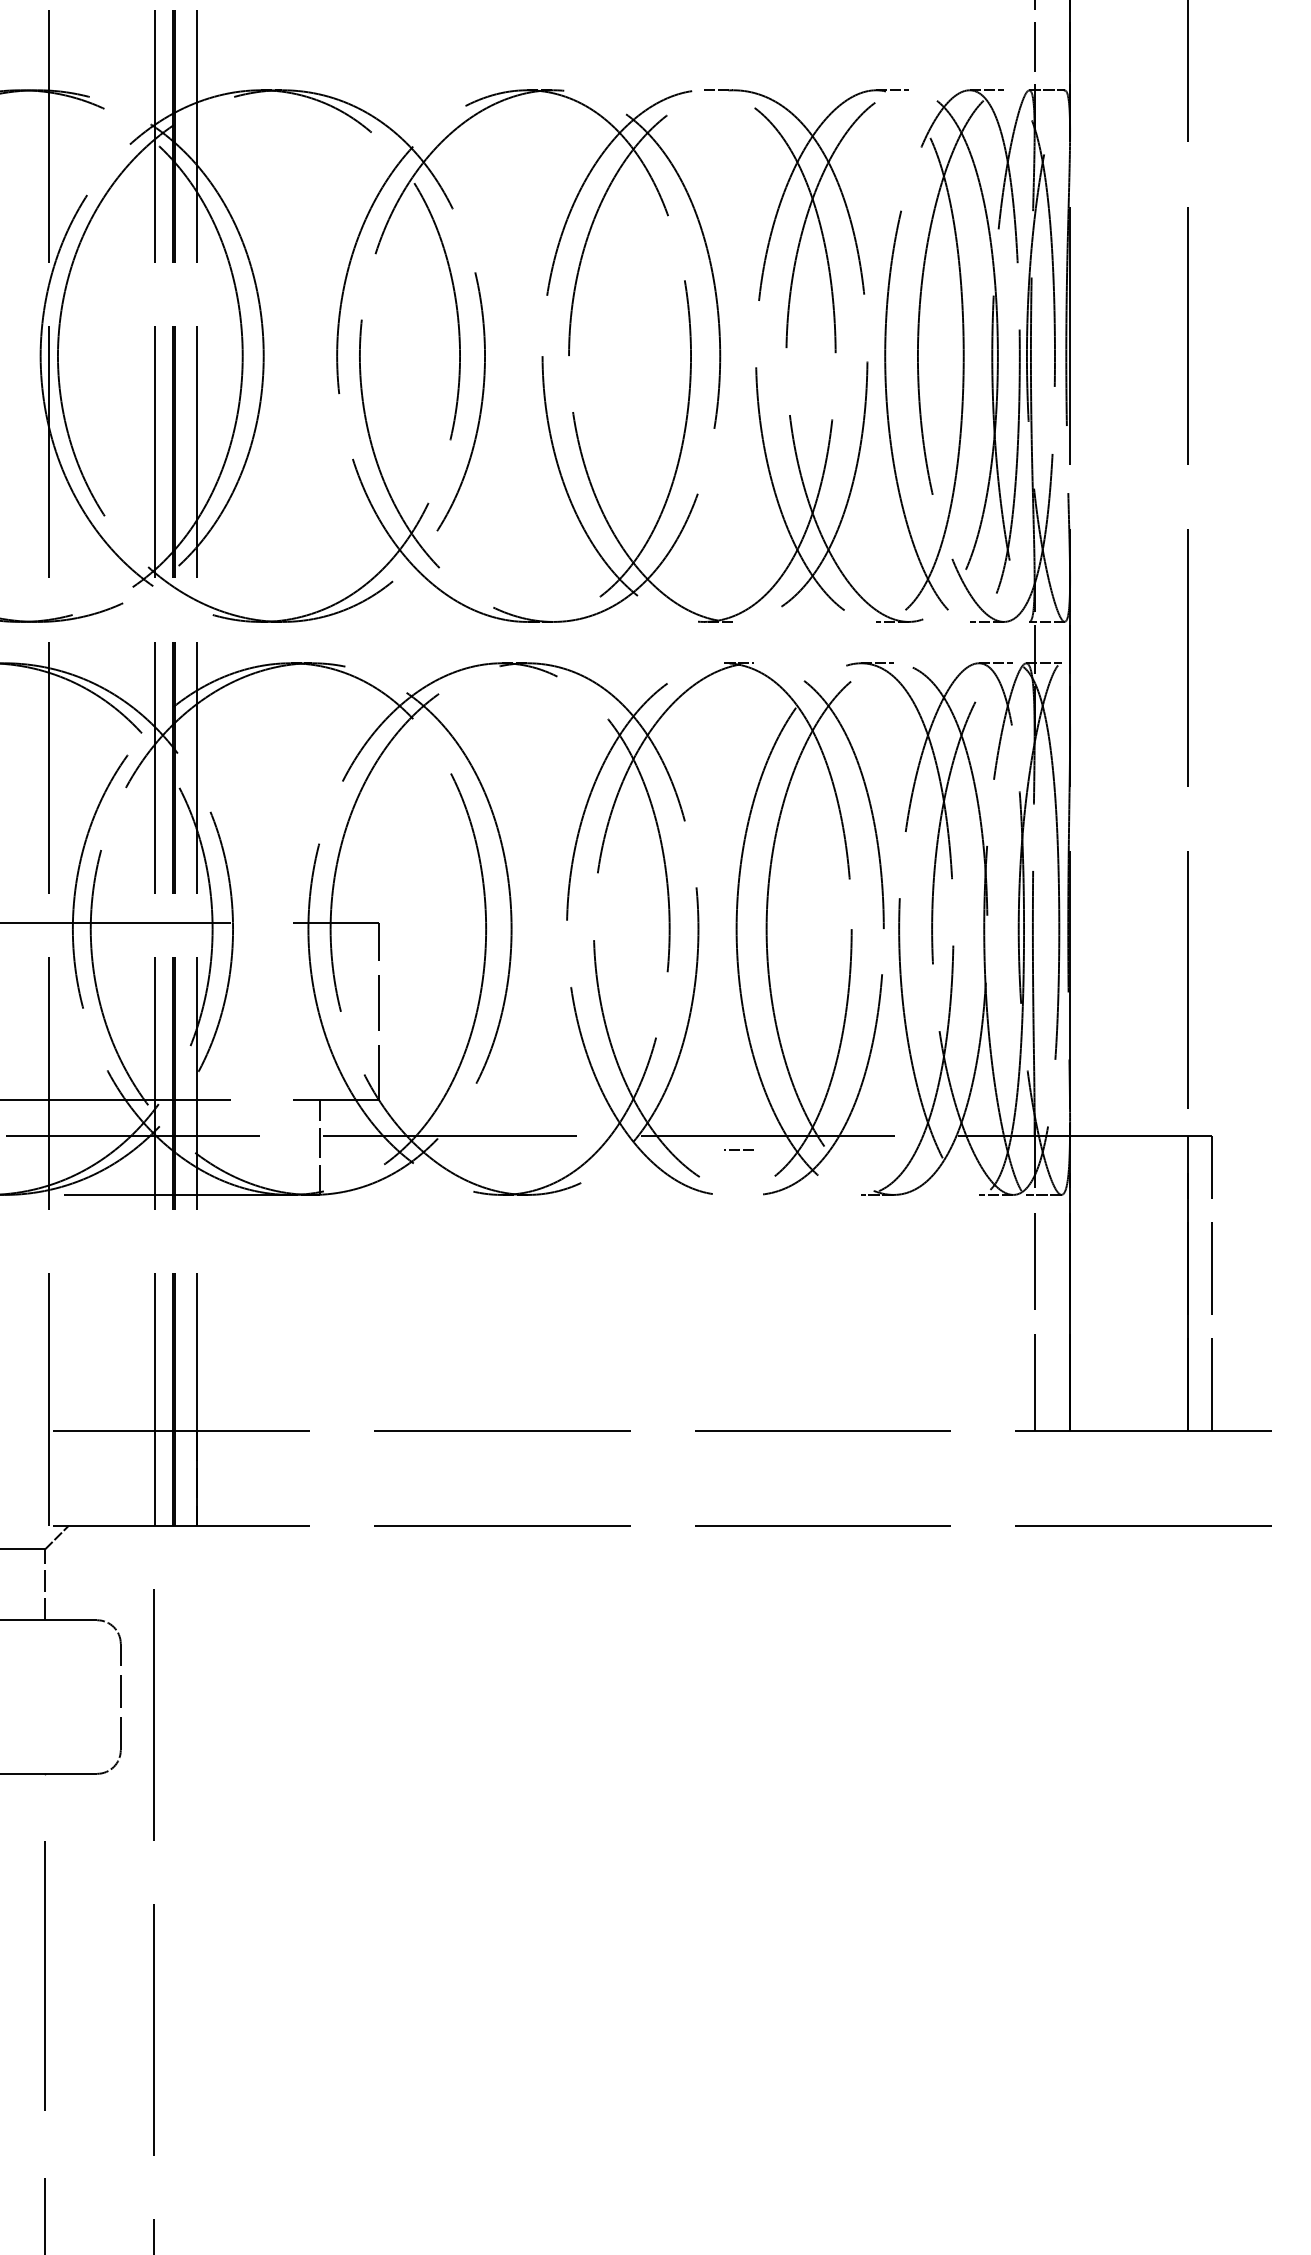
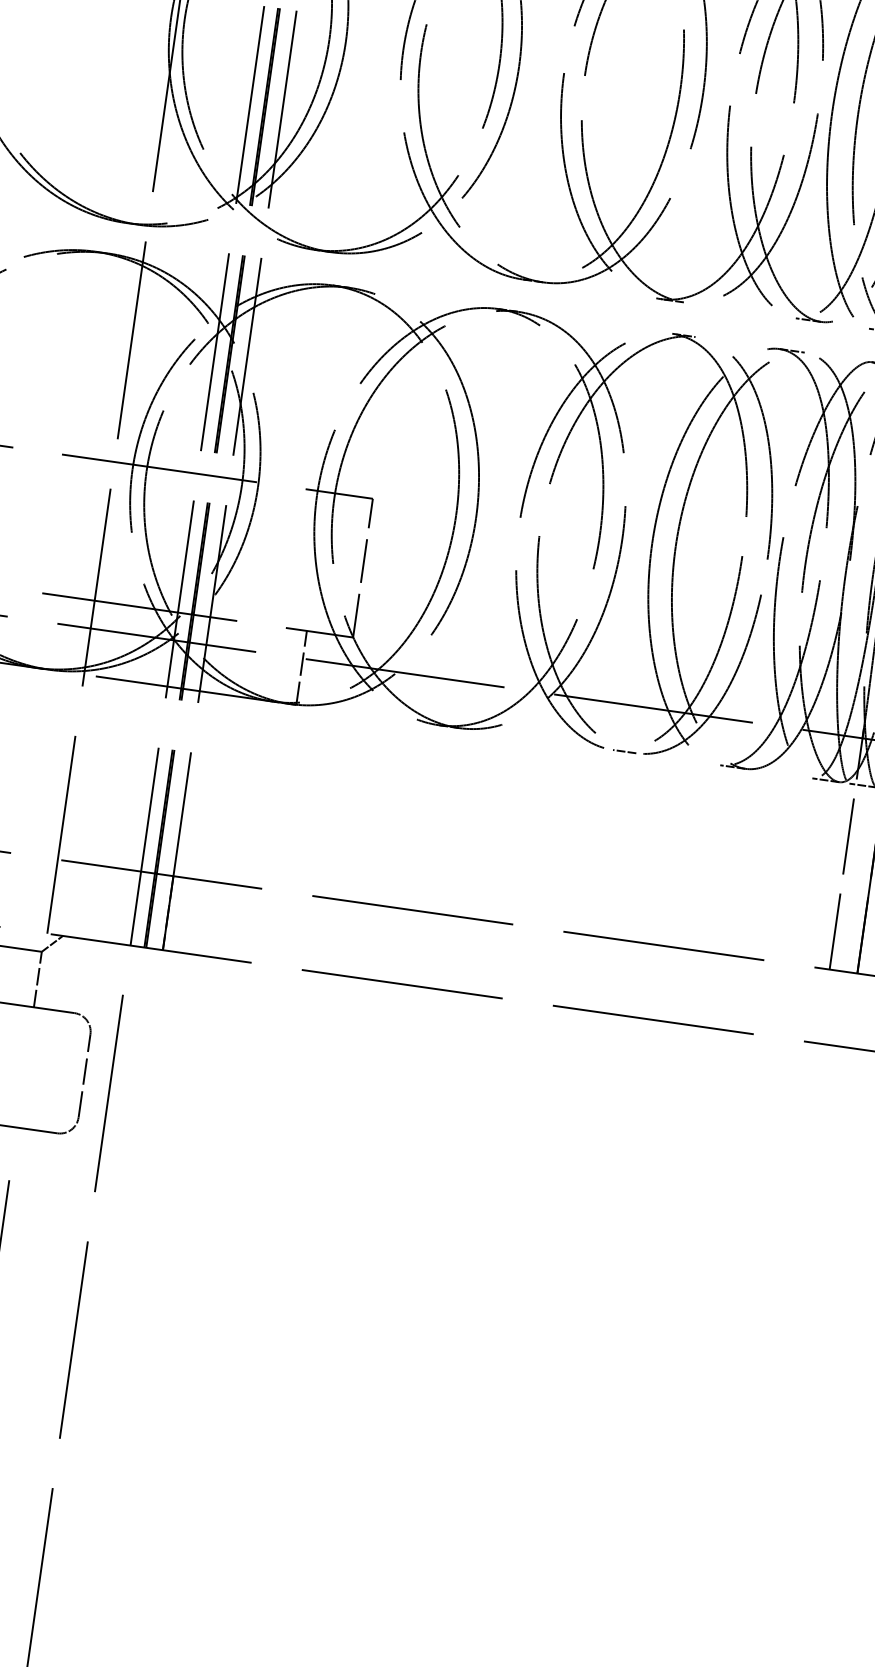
line: (738, 1149) -> (624, 751), moved

